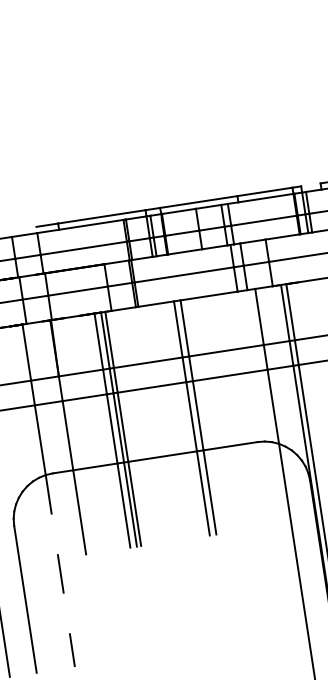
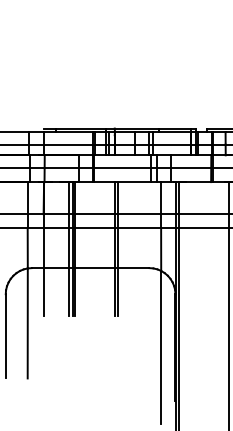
line: (59, 571) -> (27, 323), dashed -> solid

